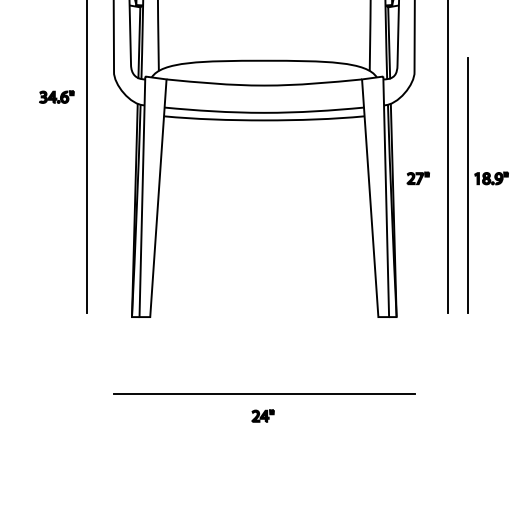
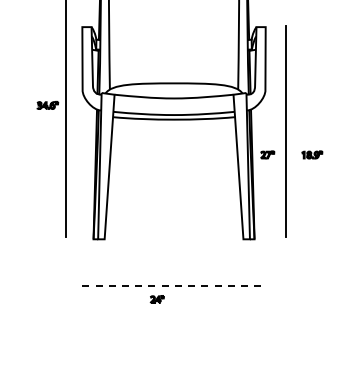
line: (468, 185) -> (298, 159), removed
line: (265, 393) -> (174, 285), solid -> dashed
part: (261, 416) -> (156, 299), moved

